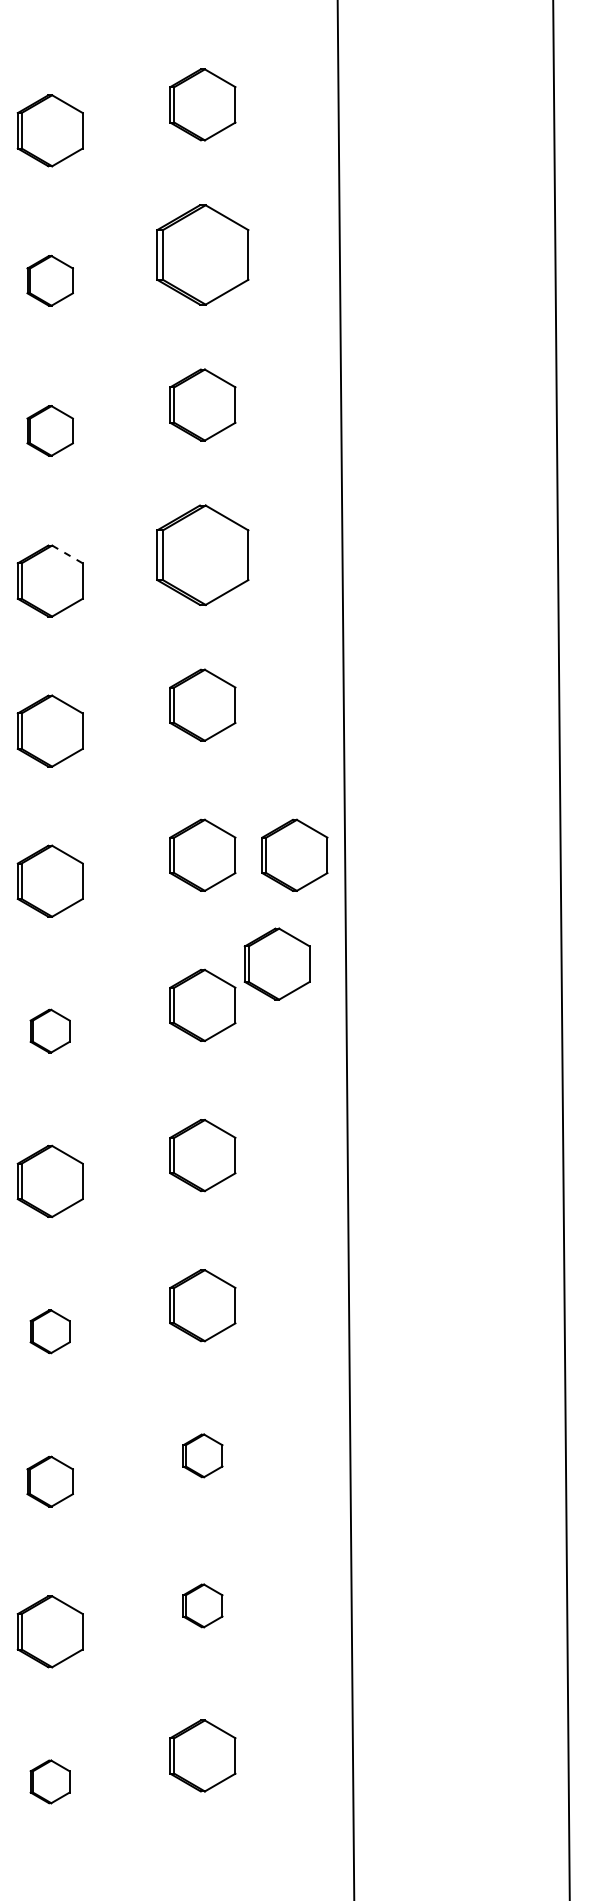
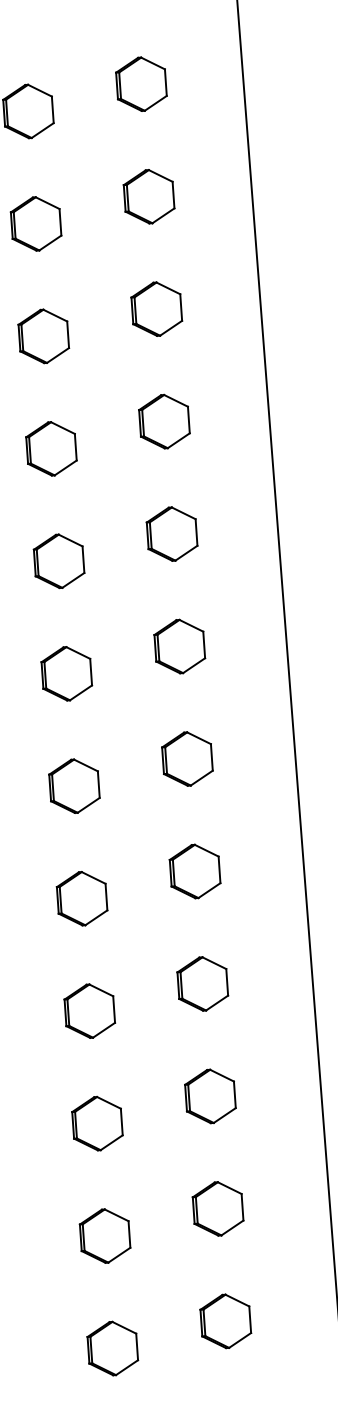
part: (202, 254) -> (148, 196), size x0.71
part: (49, 280) -> (35, 223), size x1.43
part: (49, 430) -> (43, 336), size x1.43
line: (67, 554) -> (63, 428), dashed -> solid
part: (202, 554) -> (164, 421), size x0.71
part: (294, 854) -> (248, 641), removed
part: (276, 963) -> (240, 723), removed
part: (49, 1030) -> (73, 785), size x1.67
part: (49, 1331) -> (89, 1011), size x1.67
part: (202, 1455) -> (210, 1096), size x1.67
part: (49, 1481) -> (96, 1123), size x1.43
part: (202, 1605) -> (217, 1208), size x1.67
part: (49, 1781) -> (112, 1348), size x1.67

